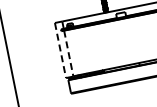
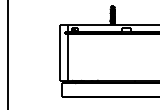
line: (60, 51) -> (60, 53), dashed -> solid
line: (68, 53) -> (67, 57), dashed -> solid

